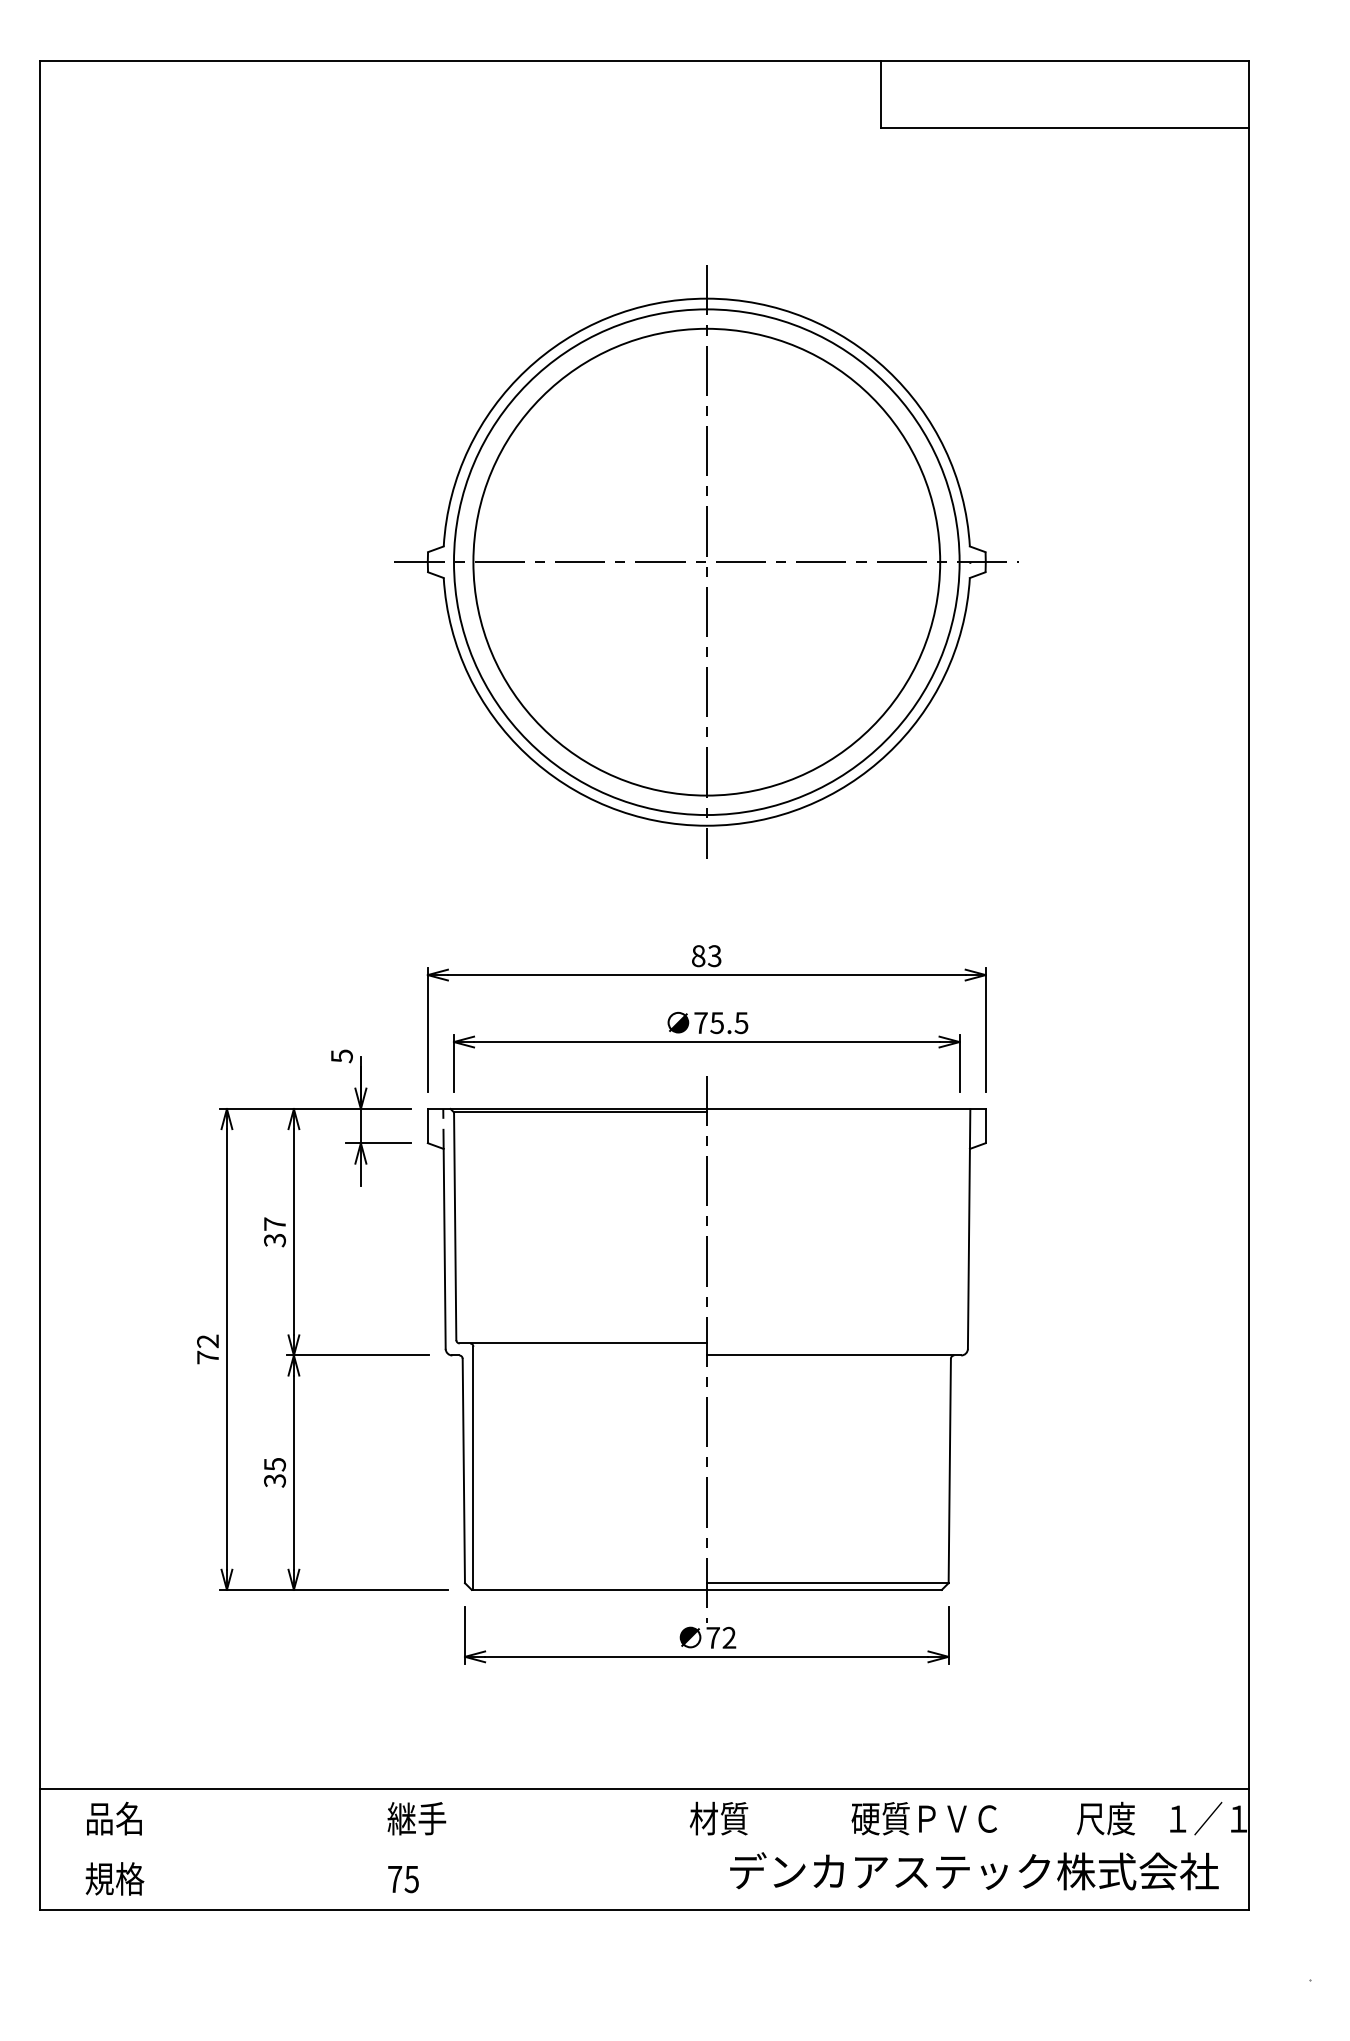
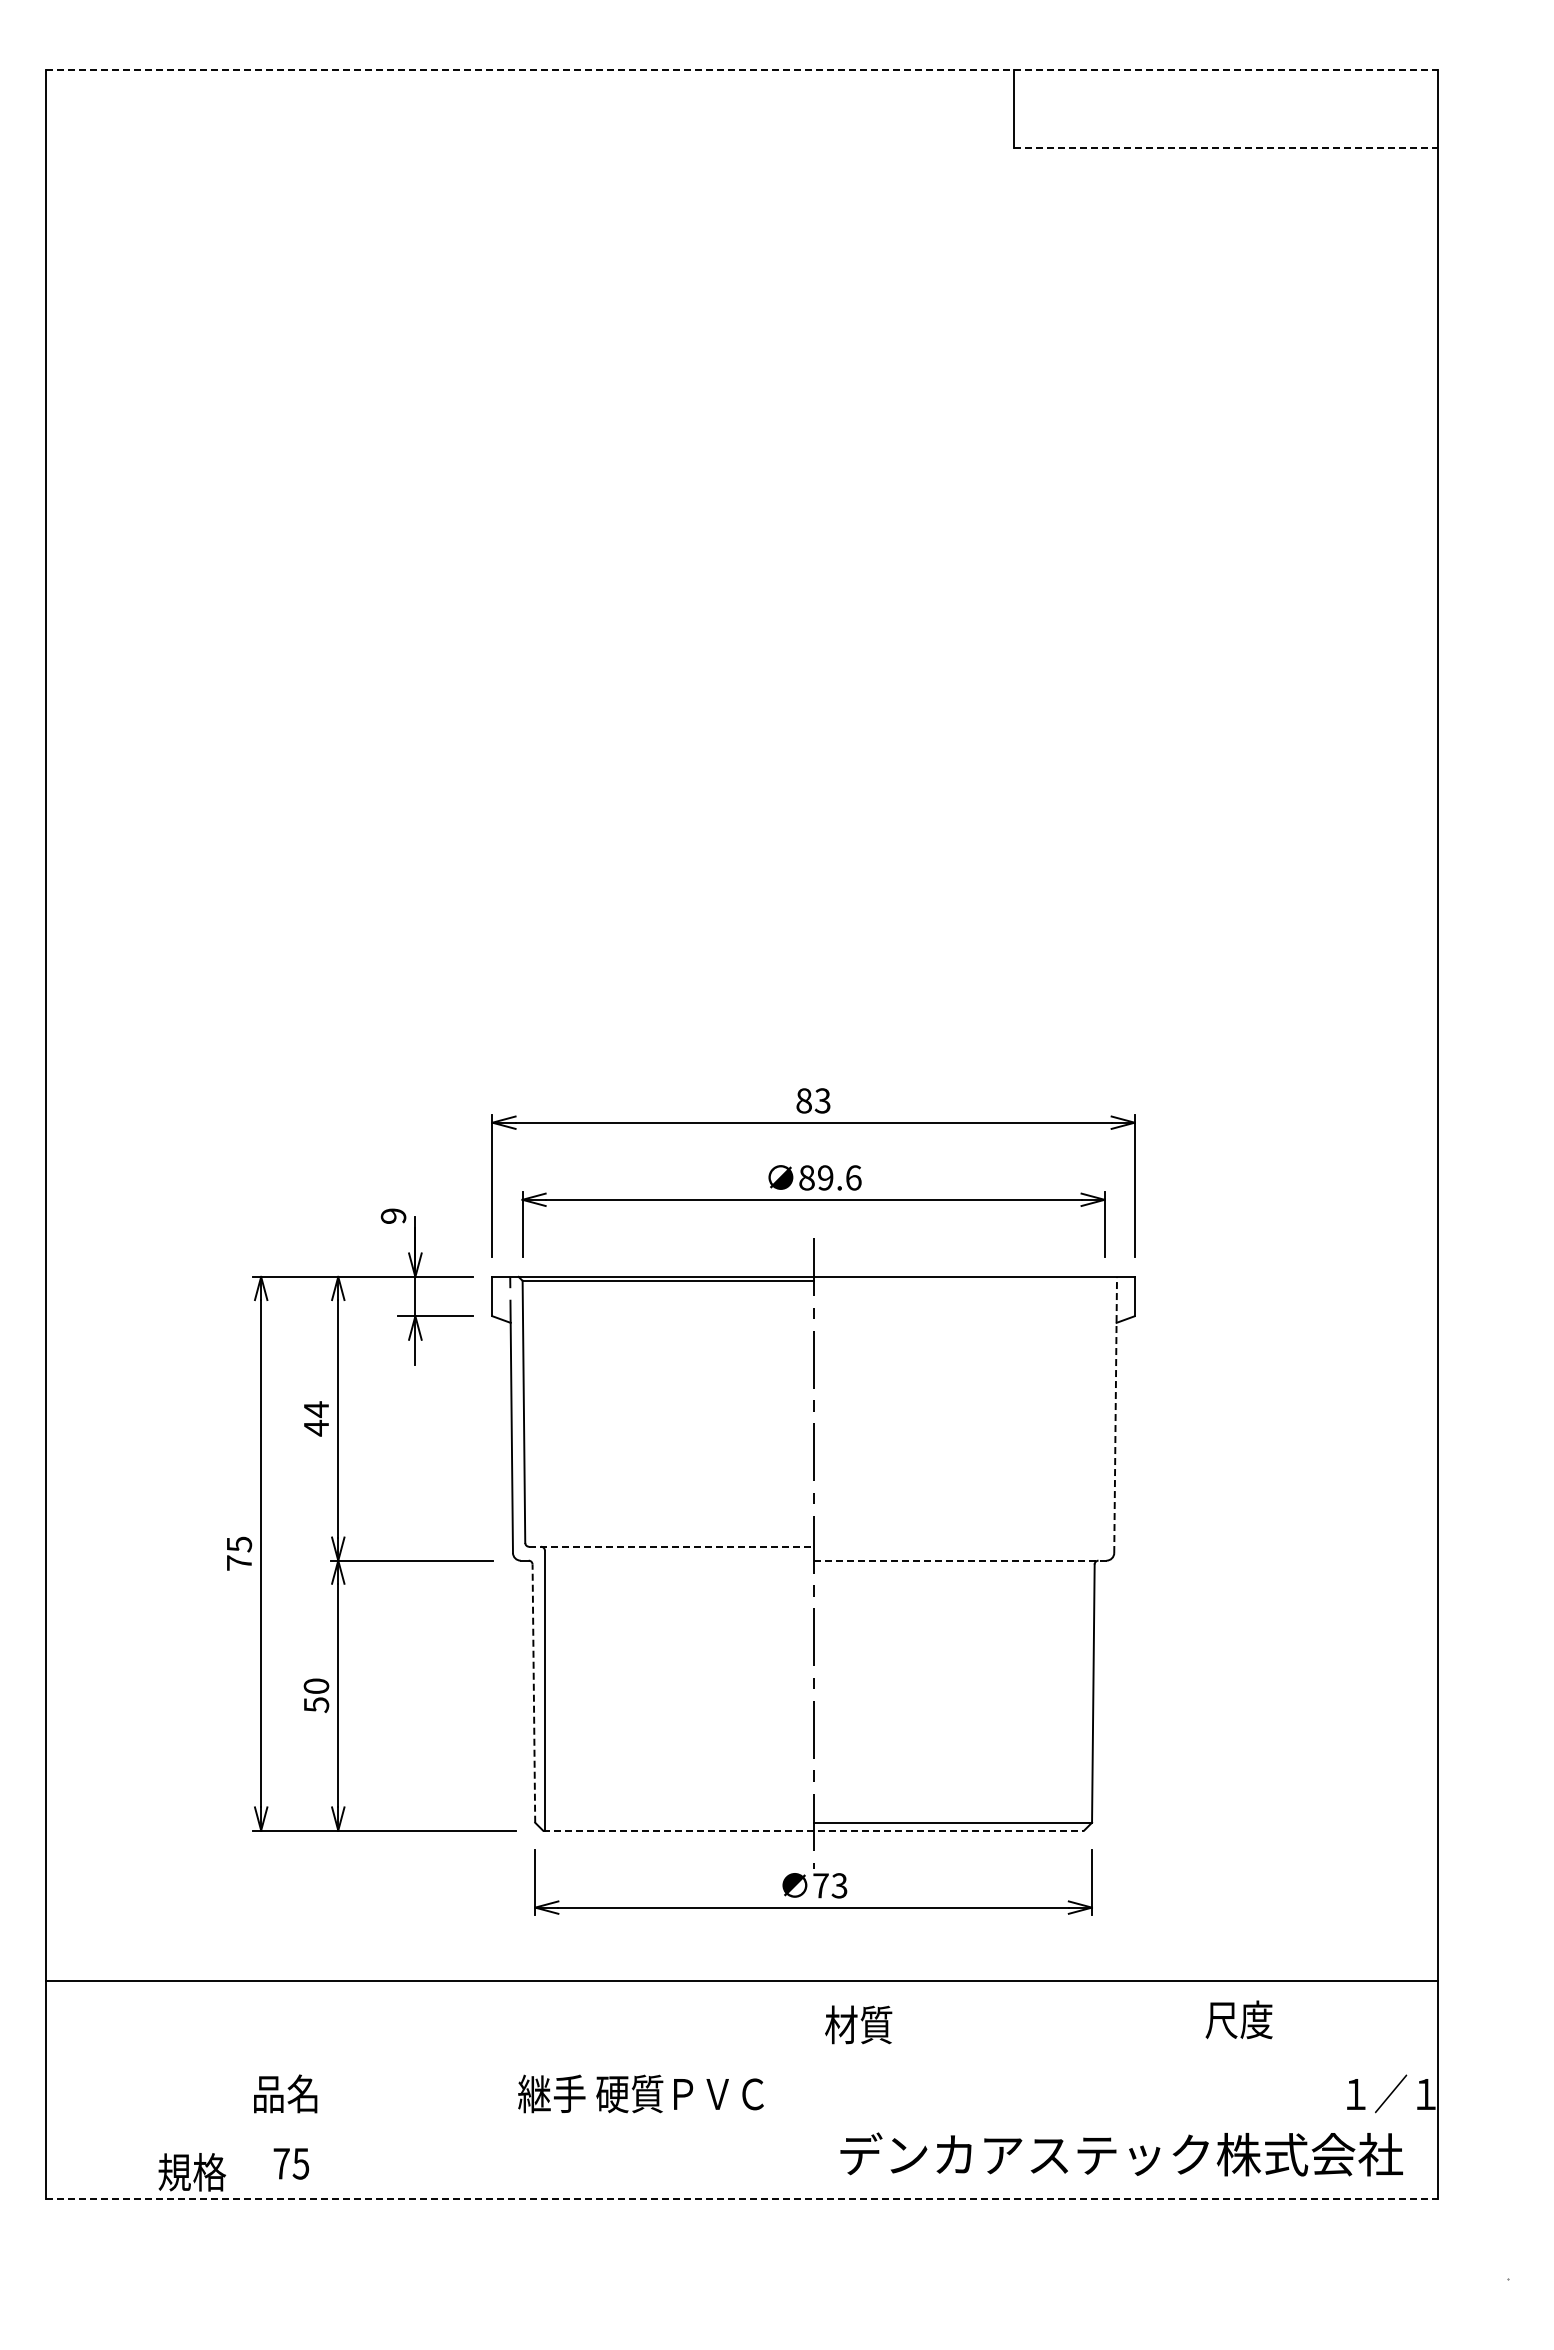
line: (645, 61) -> (742, 70), solid -> dashed
line: (1065, 128) -> (1226, 147), solid -> dashed
part: (706, 561) -> (813, 646), removed
text: (721, 1022) -> (830, 1177), 75.5 -> 89.6
text: (341, 1056) -> (393, 1216), 5 -> 9
line: (969, 1228) -> (1115, 1414), solid -> dashed
text: (275, 1232) -> (316, 1418), 37 -> 44
text: (208, 1341) -> (239, 1544), 72 -> 75
line: (583, 1343) -> (671, 1546), solid -> dashed
line: (834, 1355) -> (960, 1560), solid -> dashed
line: (463, 1470) -> (533, 1693), solid -> dashed
text: (275, 1472) -> (316, 1695), 35 -> 50
line: (706, 1589) -> (813, 1830), solid -> dashed
text: (729, 1637) -> (839, 1885), 72 -> 73
line: (645, 1788) -> (742, 1980), moved
text: (114, 1818) -> (285, 2093), moved
text: (416, 1818) -> (551, 2093), moved
text: (718, 1818) -> (858, 2024), moved
text: (923, 1818) -> (679, 2093), moved
text: (1105, 1818) -> (1238, 2019), moved
text: (115, 1879) -> (192, 2172), moved
text: (403, 1879) -> (291, 2163), moved
line: (645, 1909) -> (742, 2198), solid -> dashed

